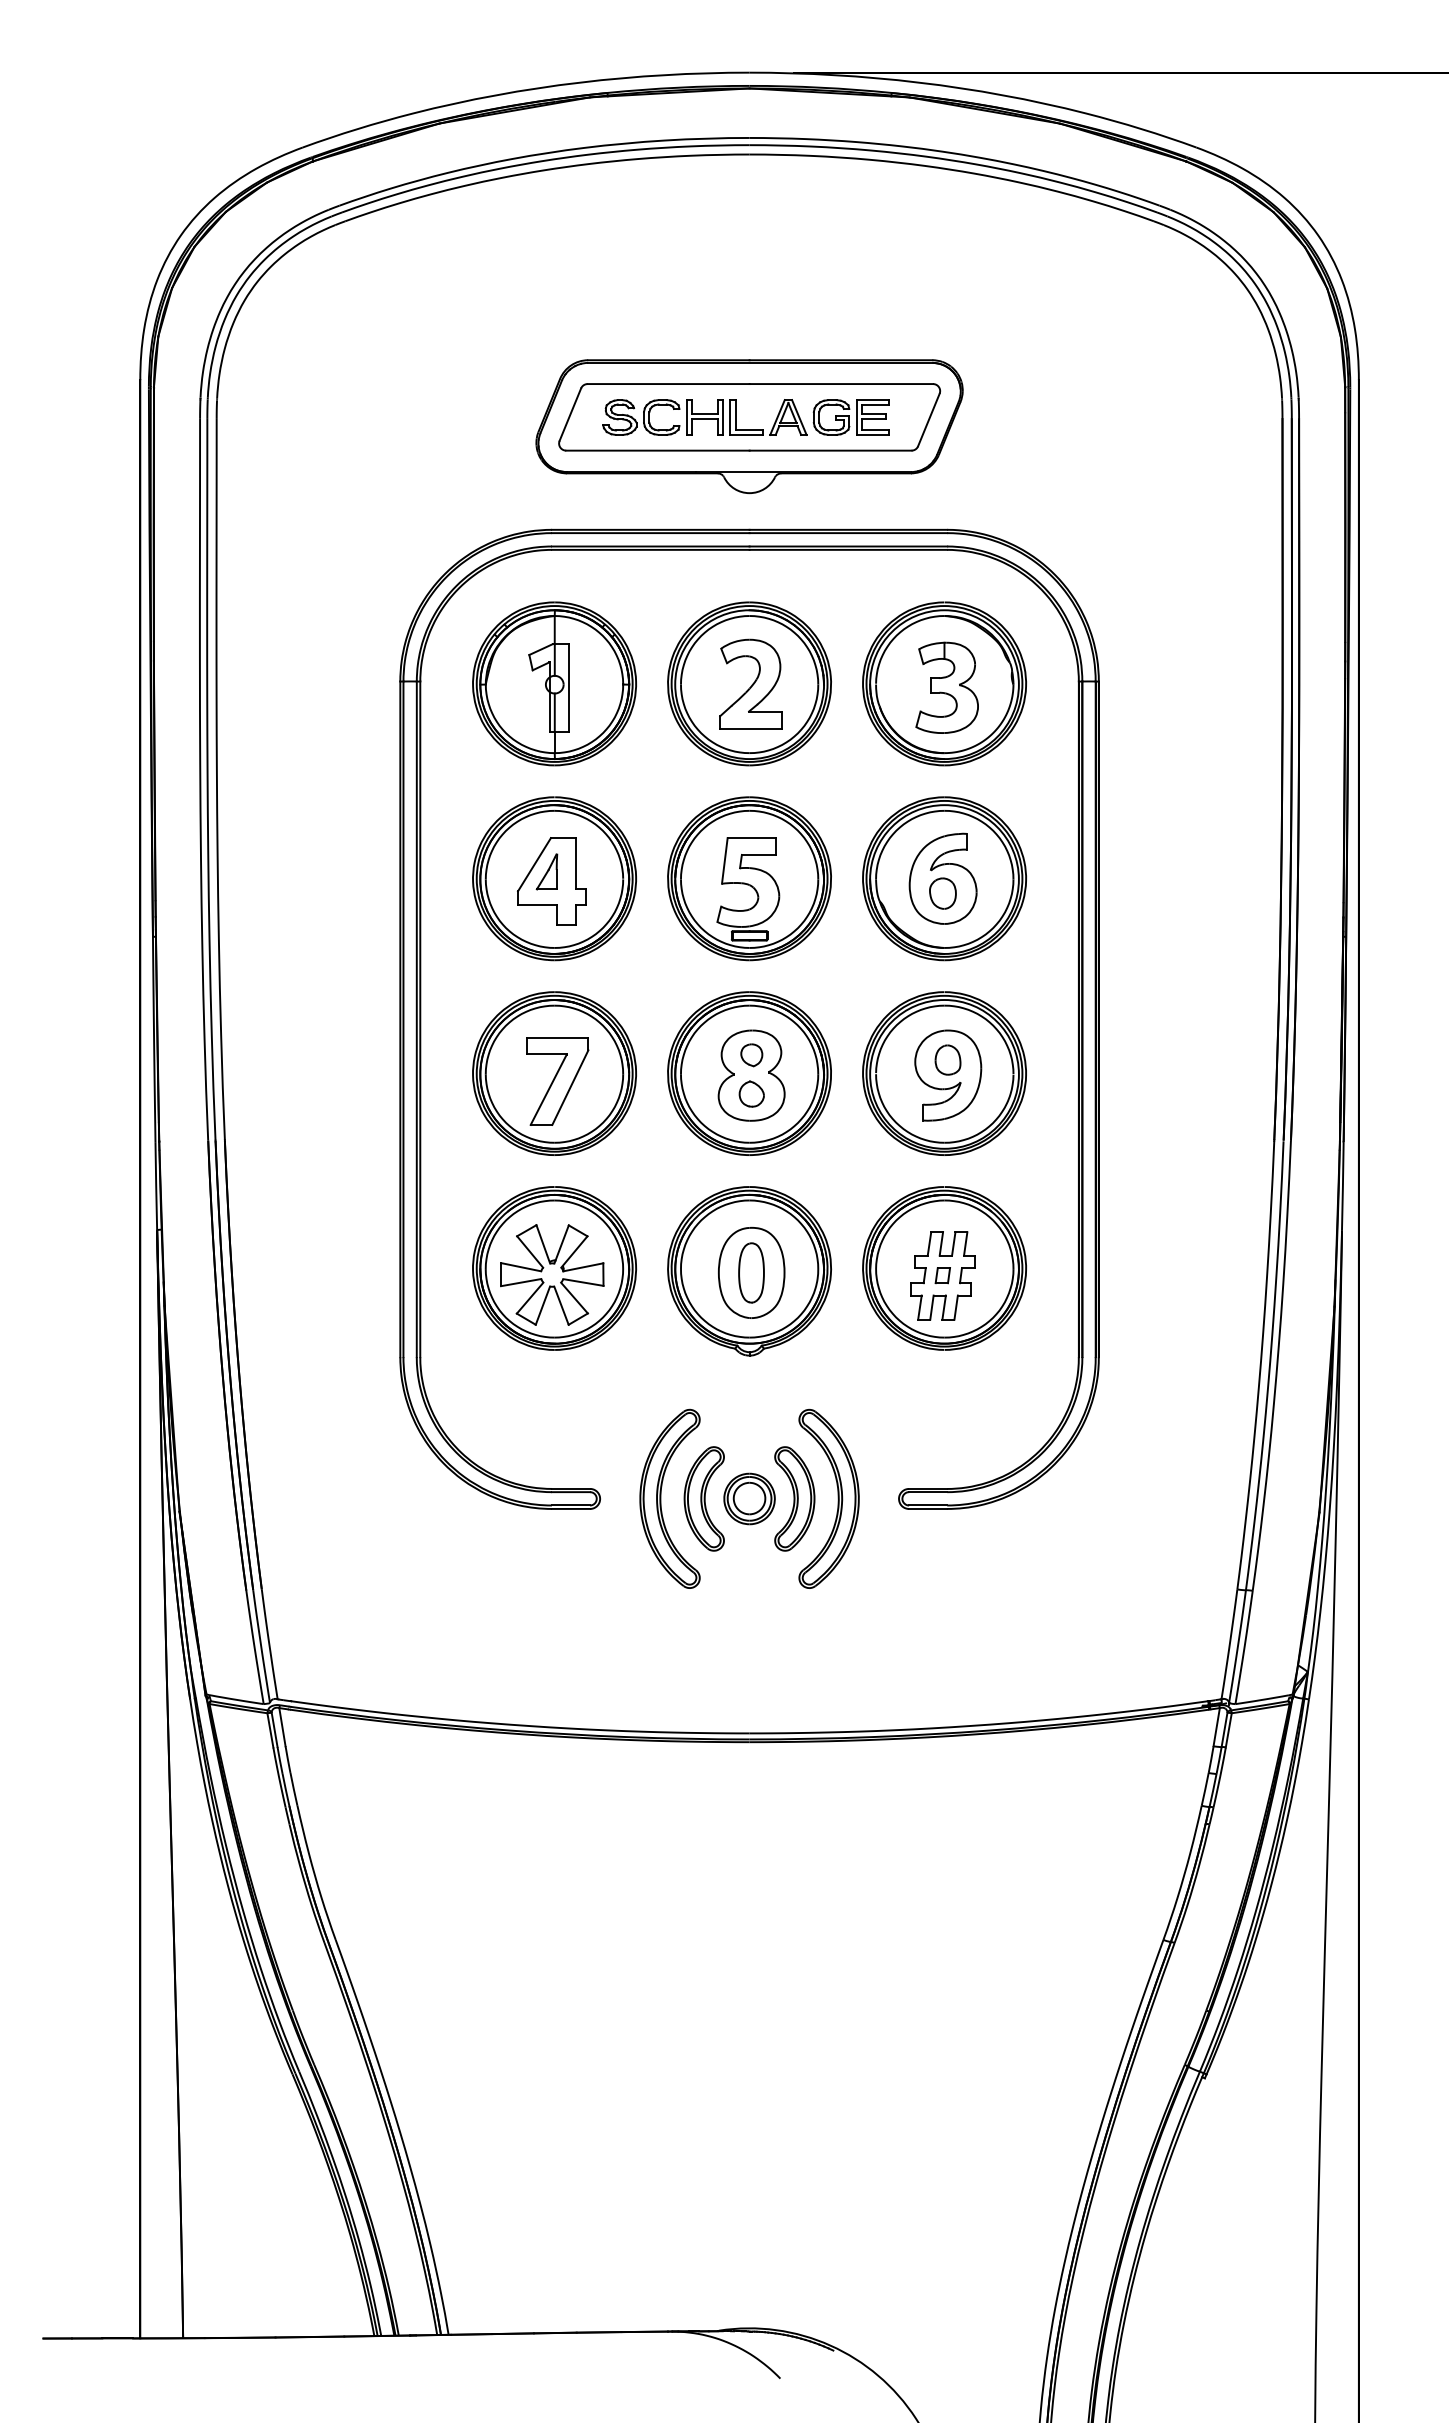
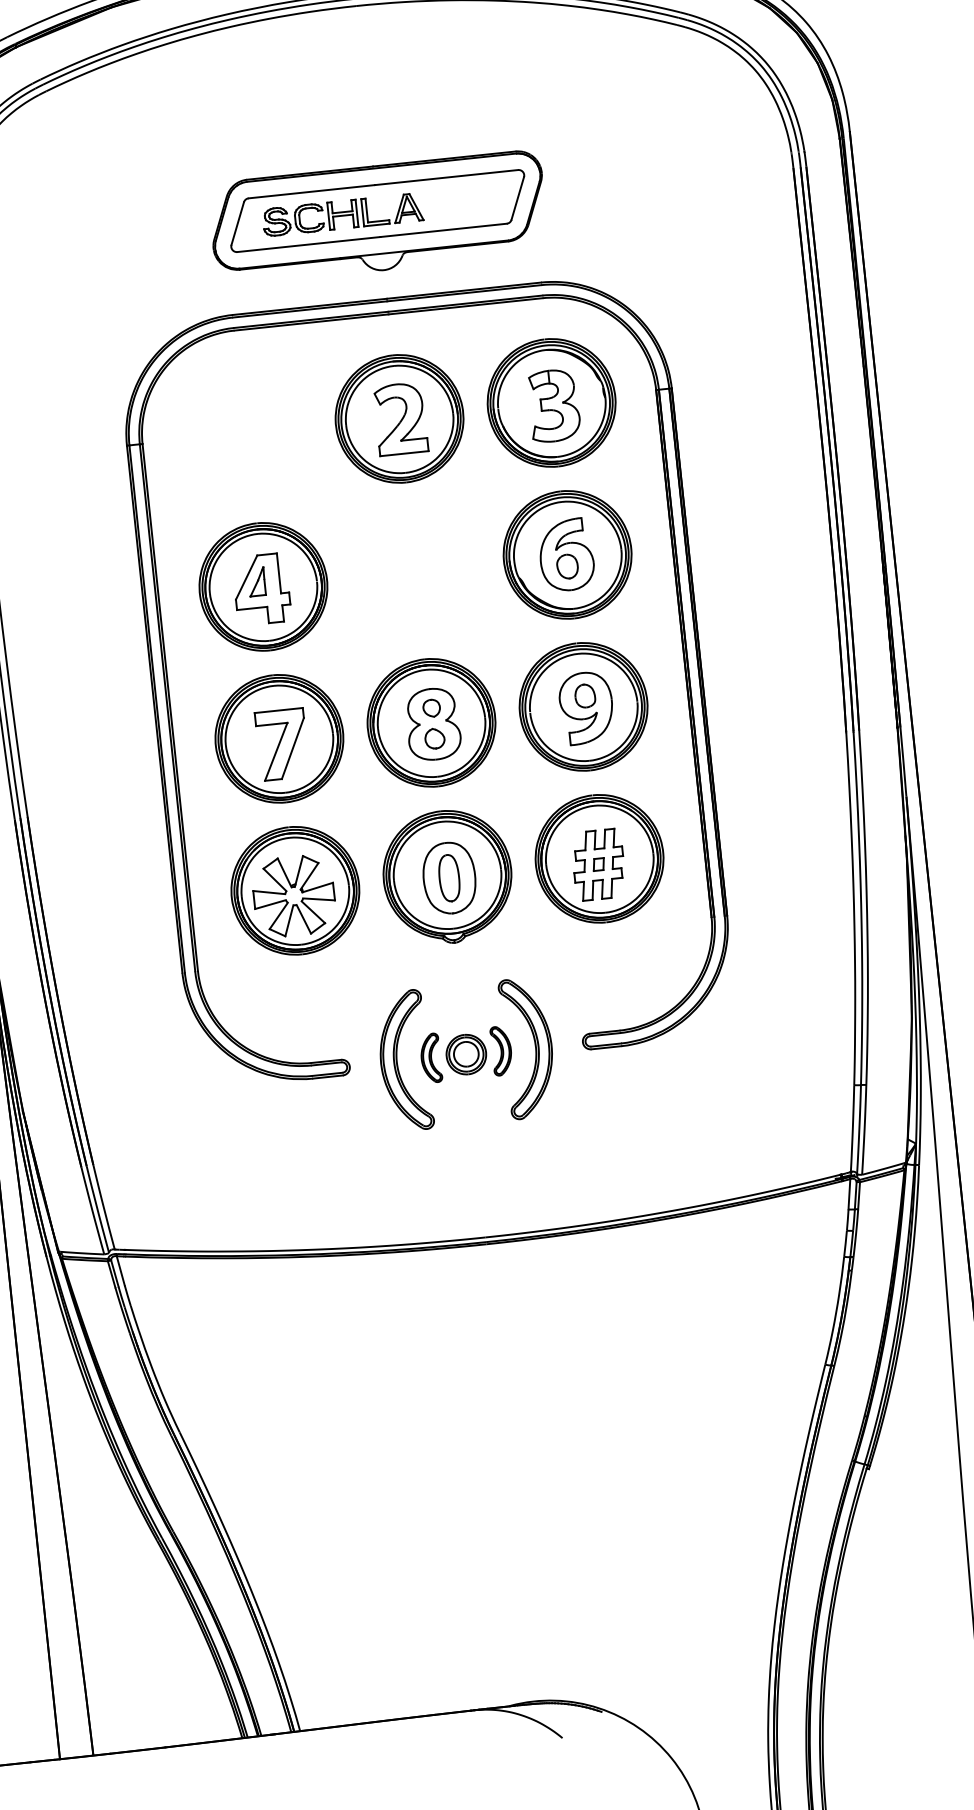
part: (850, 417) -> (456, 202), removed
part: (554, 683) -> (247, 434), removed
part: (749, 878) -> (415, 570), removed
part: (703, 1498) -> (430, 1058), size x0.6
part: (794, 1498) -> (501, 1050), size x0.6

